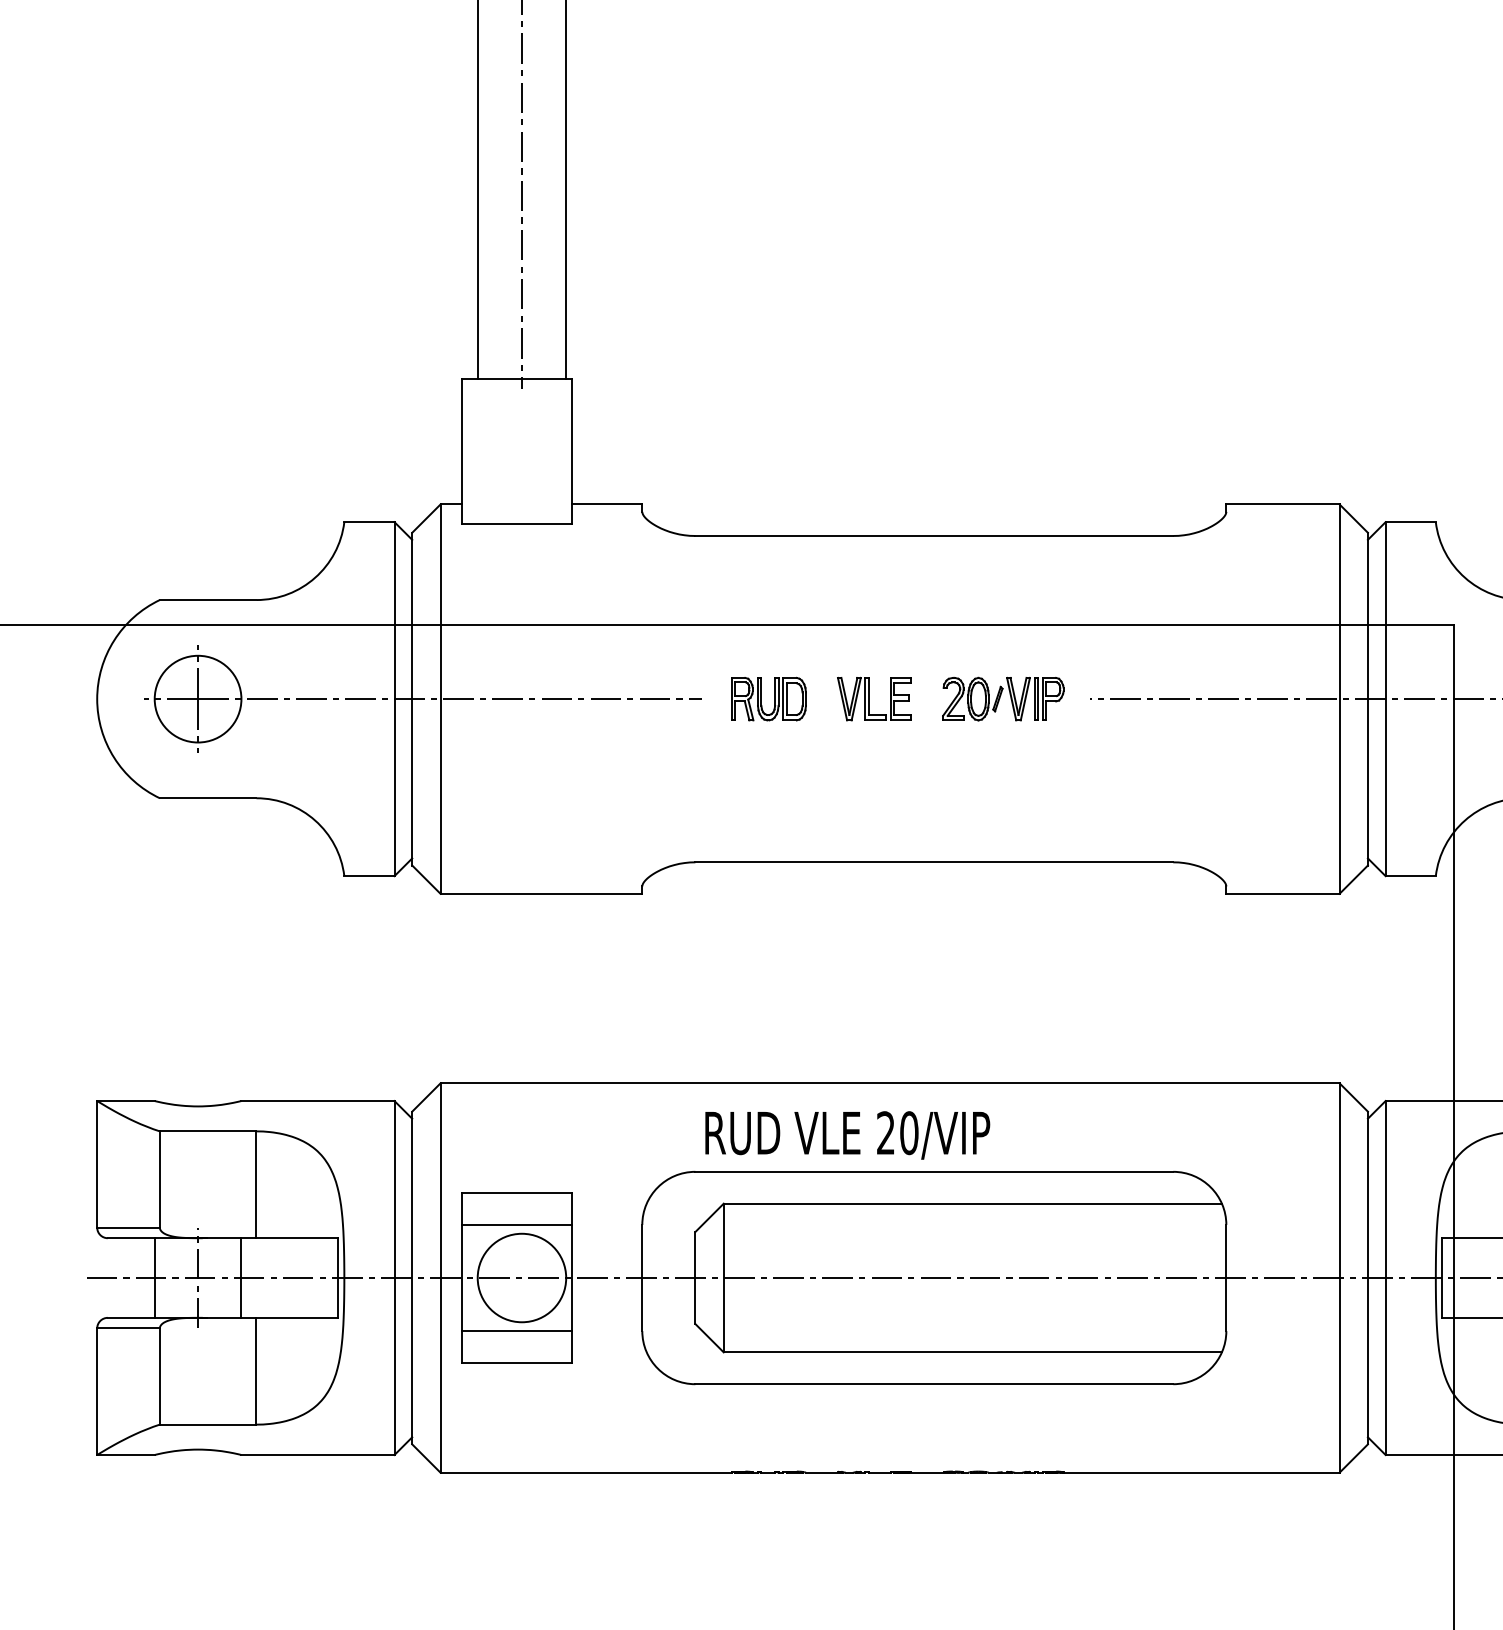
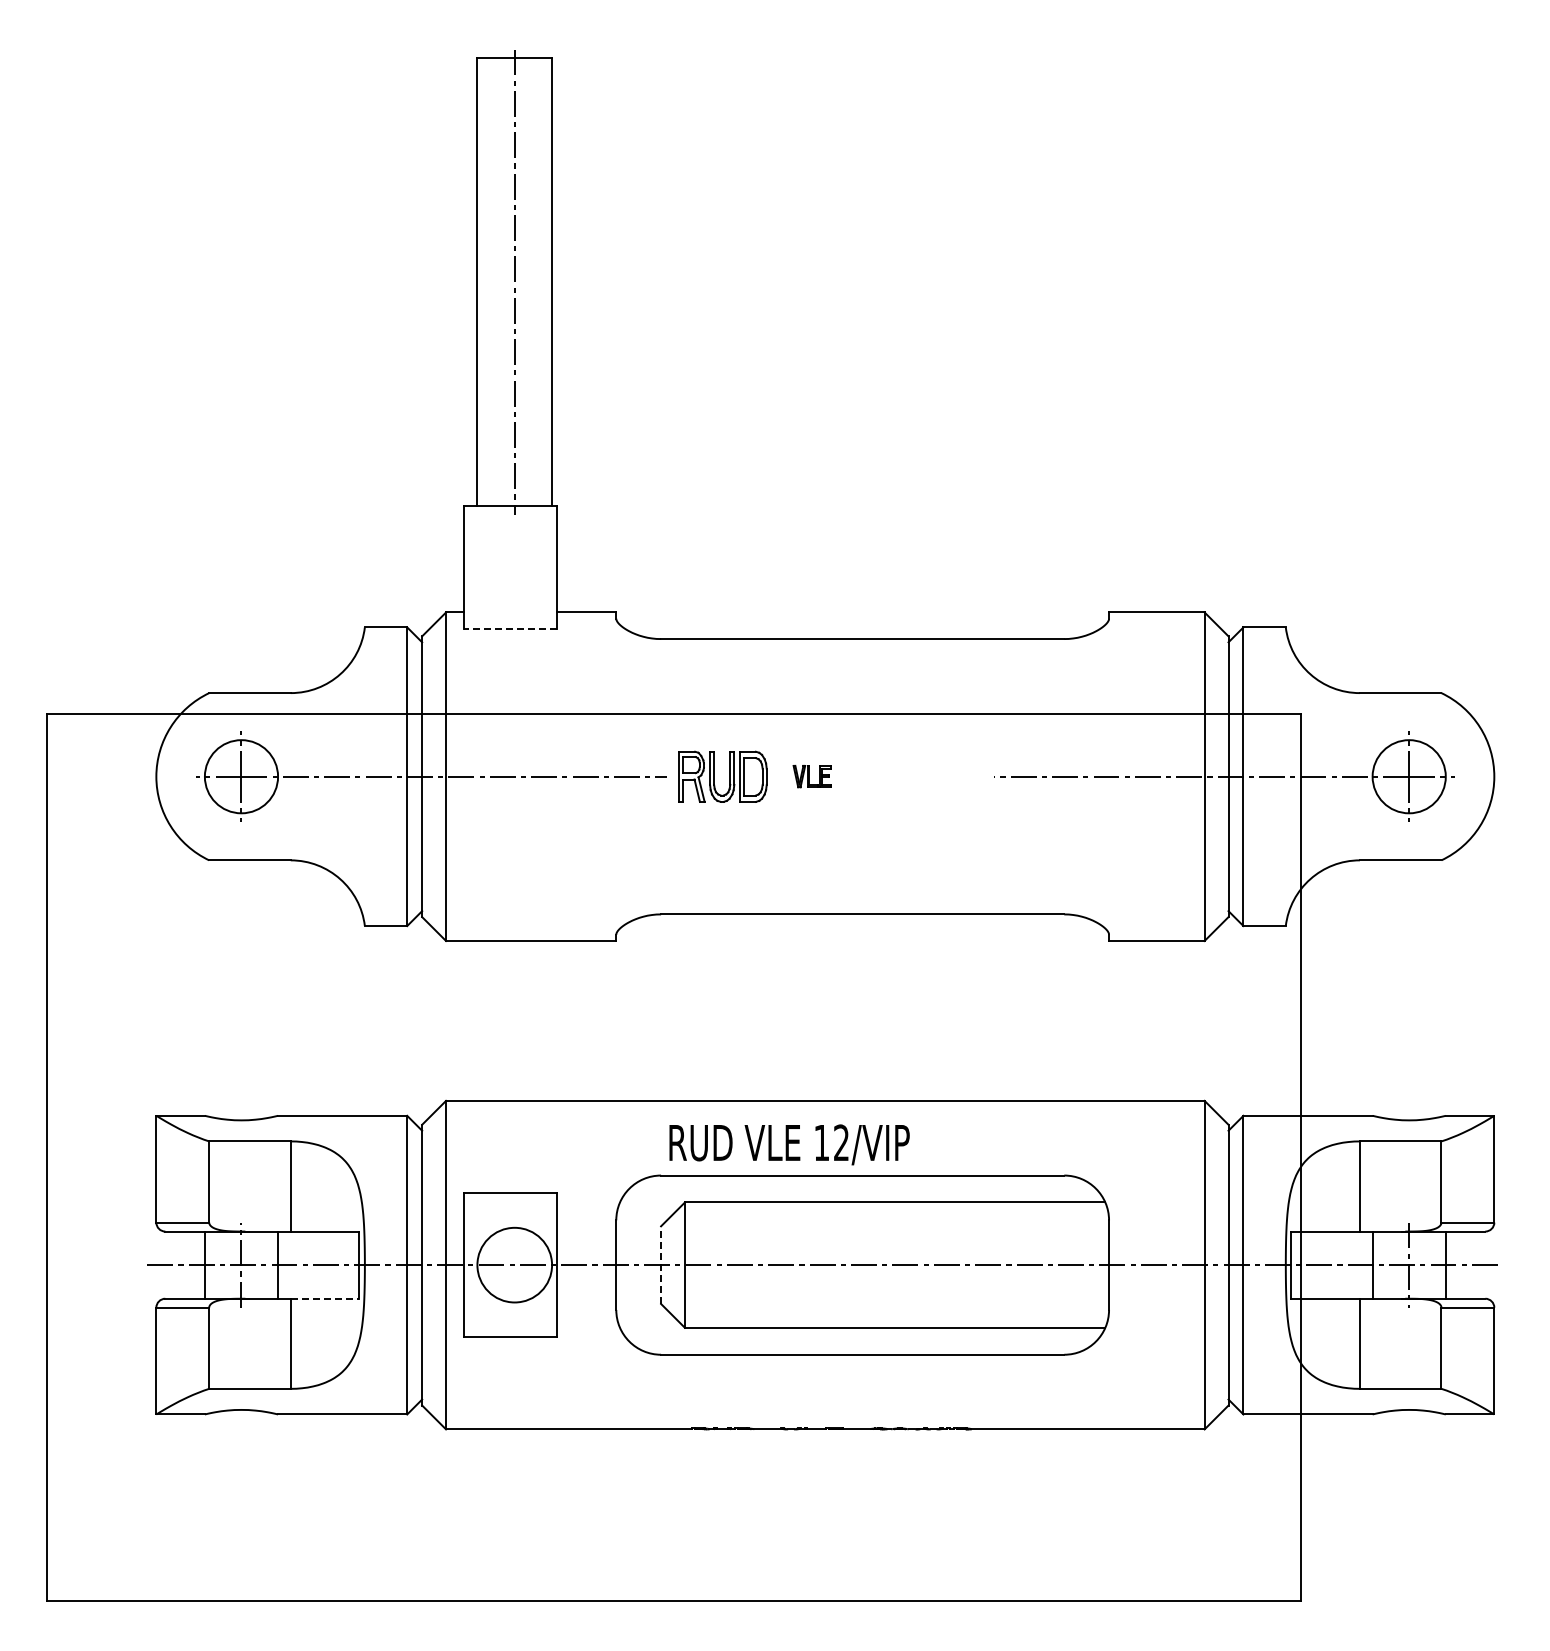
line: (515, 523) -> (509, 628), solid -> dashed
part: (769, 698) -> (723, 776), size x1.4
part: (873, 698) -> (811, 776), size x0.6
part: (1002, 698) -> (920, 776), removed
text: (897, 1132) -> (831, 1142), 20/VIP -> 12/VIP
line: (515, 1225) -> (509, 1220), removed
line: (695, 1278) -> (661, 1265), solid -> dashed
line: (297, 1317) -> (325, 1298), solid -> dashed
line: (515, 1330) -> (509, 1309), removed

